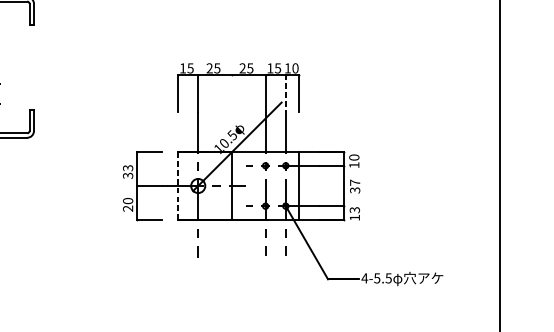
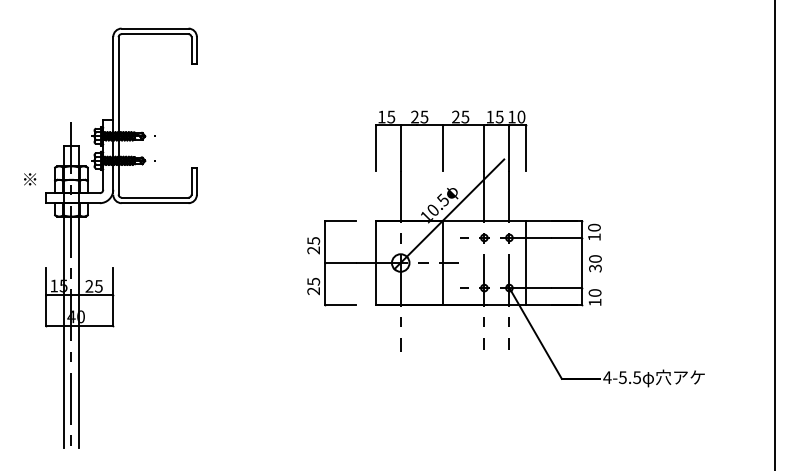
line: (231, 92) -> (442, 147), added
line: (285, 92) -> (509, 147), dashed -> solid
text: (127, 171) -> (313, 245), 33 -> 25
text: (355, 182) -> (595, 258), 37 -> 30
line: (177, 186) -> (375, 263), dashed -> solid
text: (127, 200) -> (313, 281), 20 -> 25
text: (354, 209) -> (594, 292), 13 -> 10

